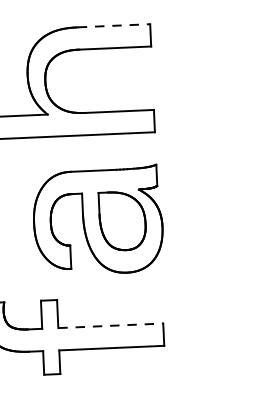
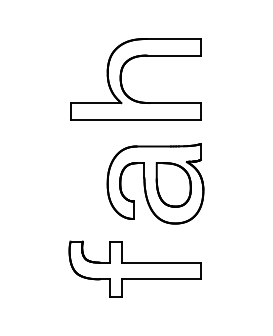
line: (115, 26) -> (174, 39), dashed -> solid
line: (112, 325) -> (162, 262), dashed -> solid

